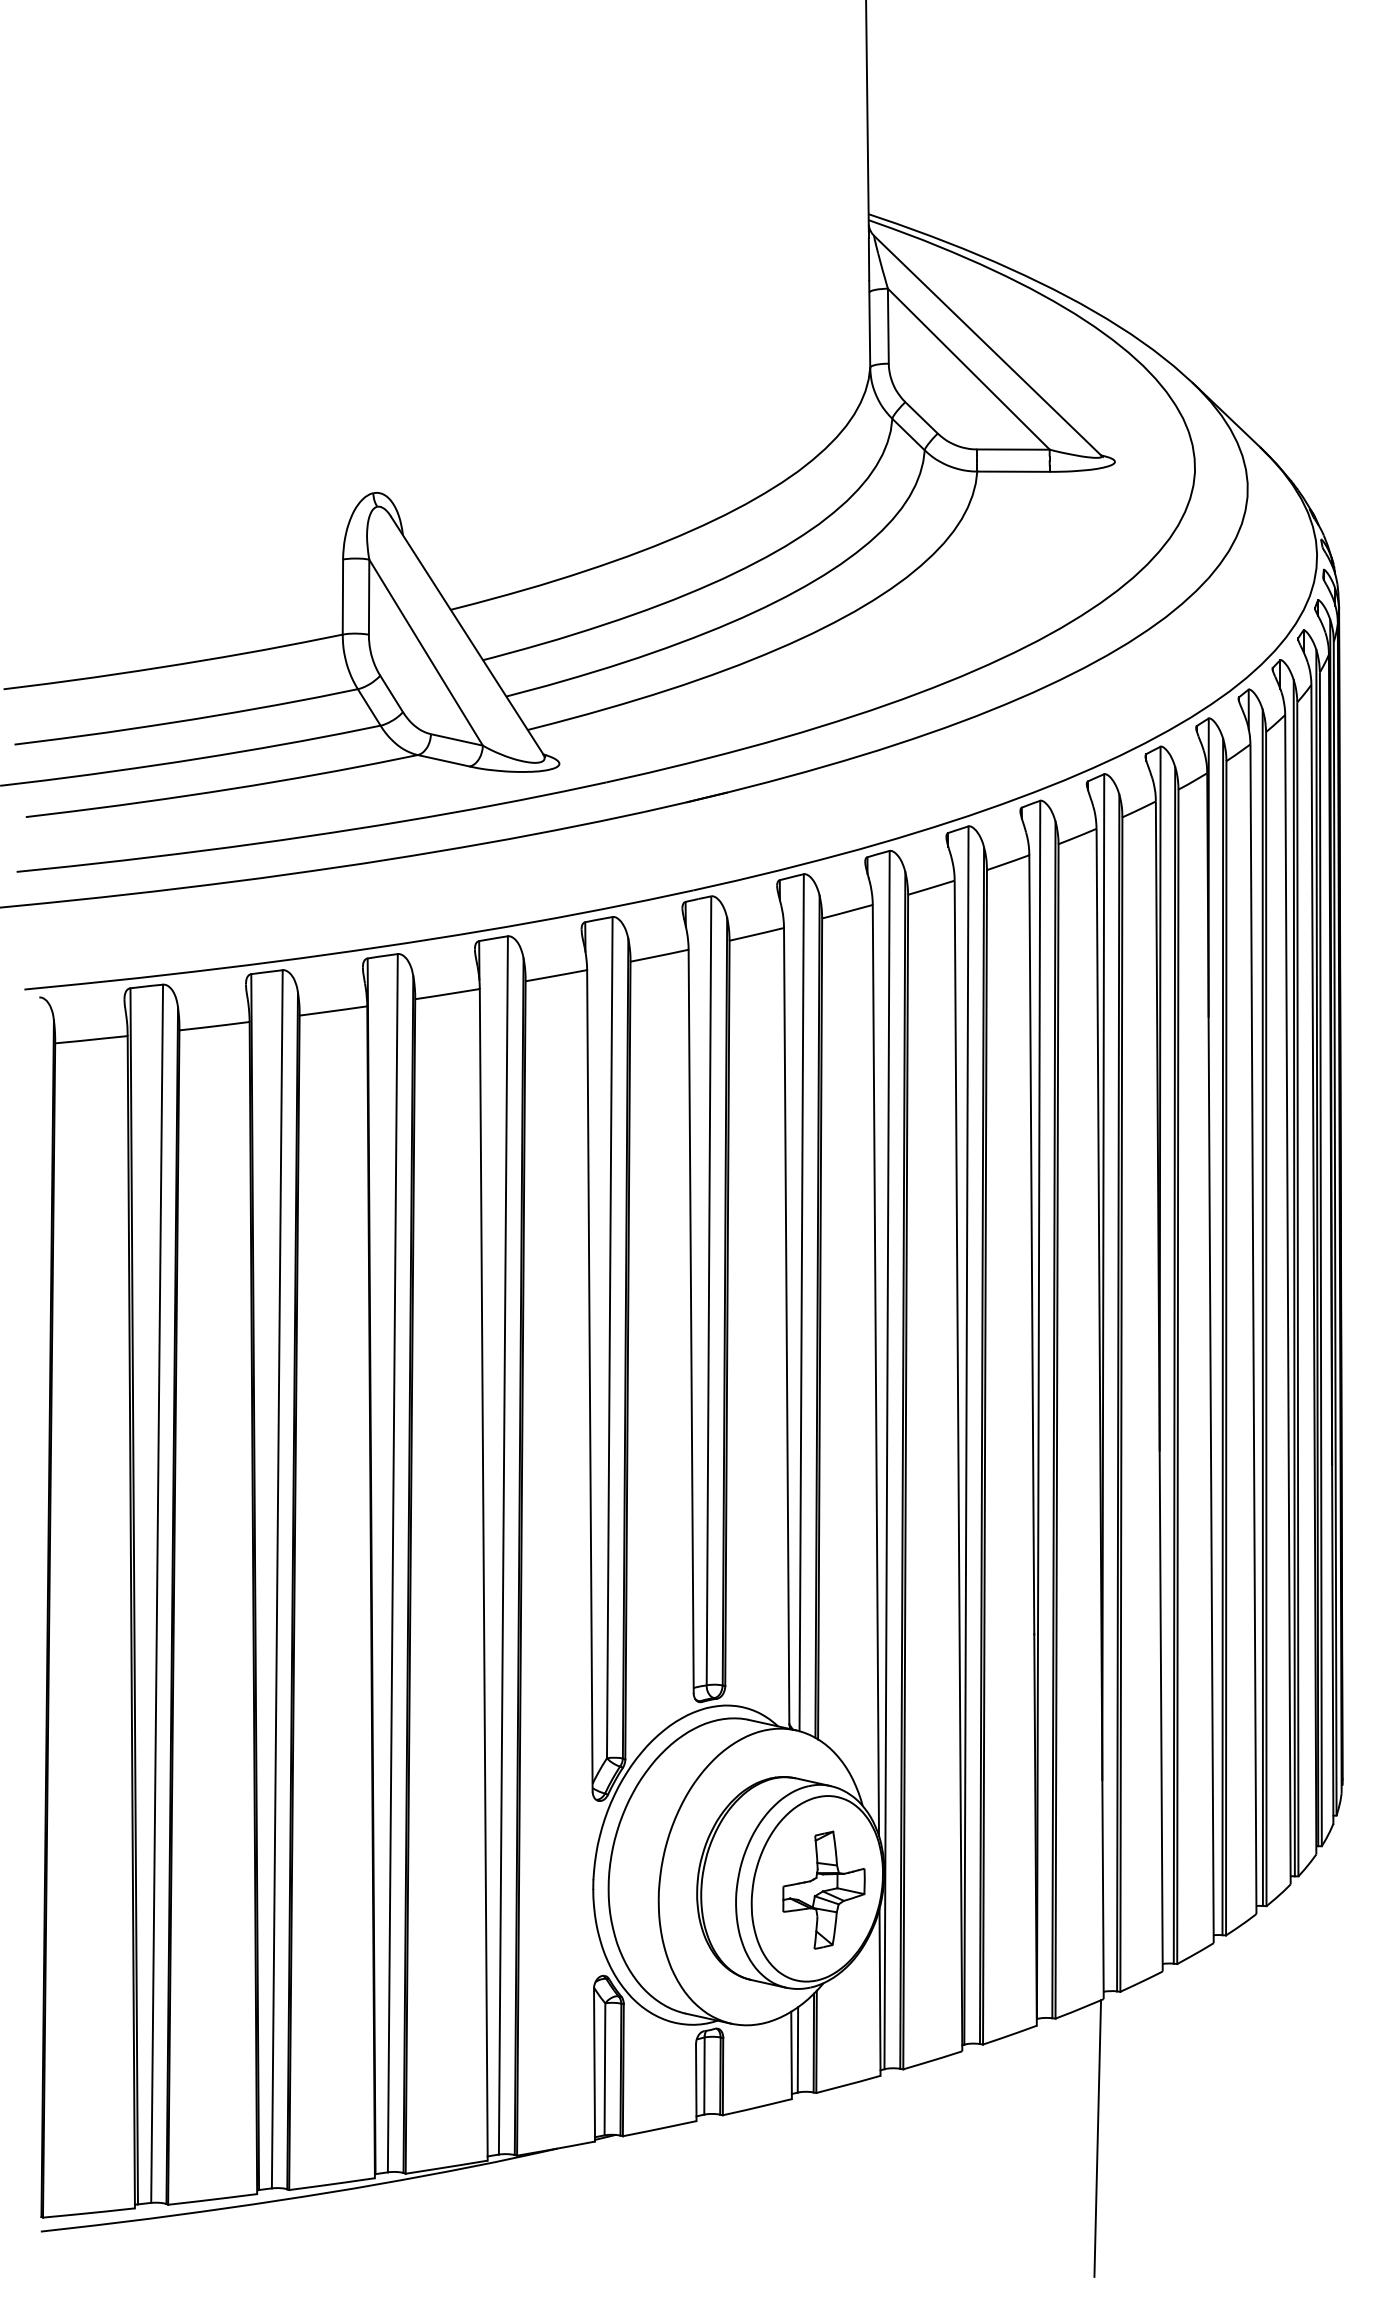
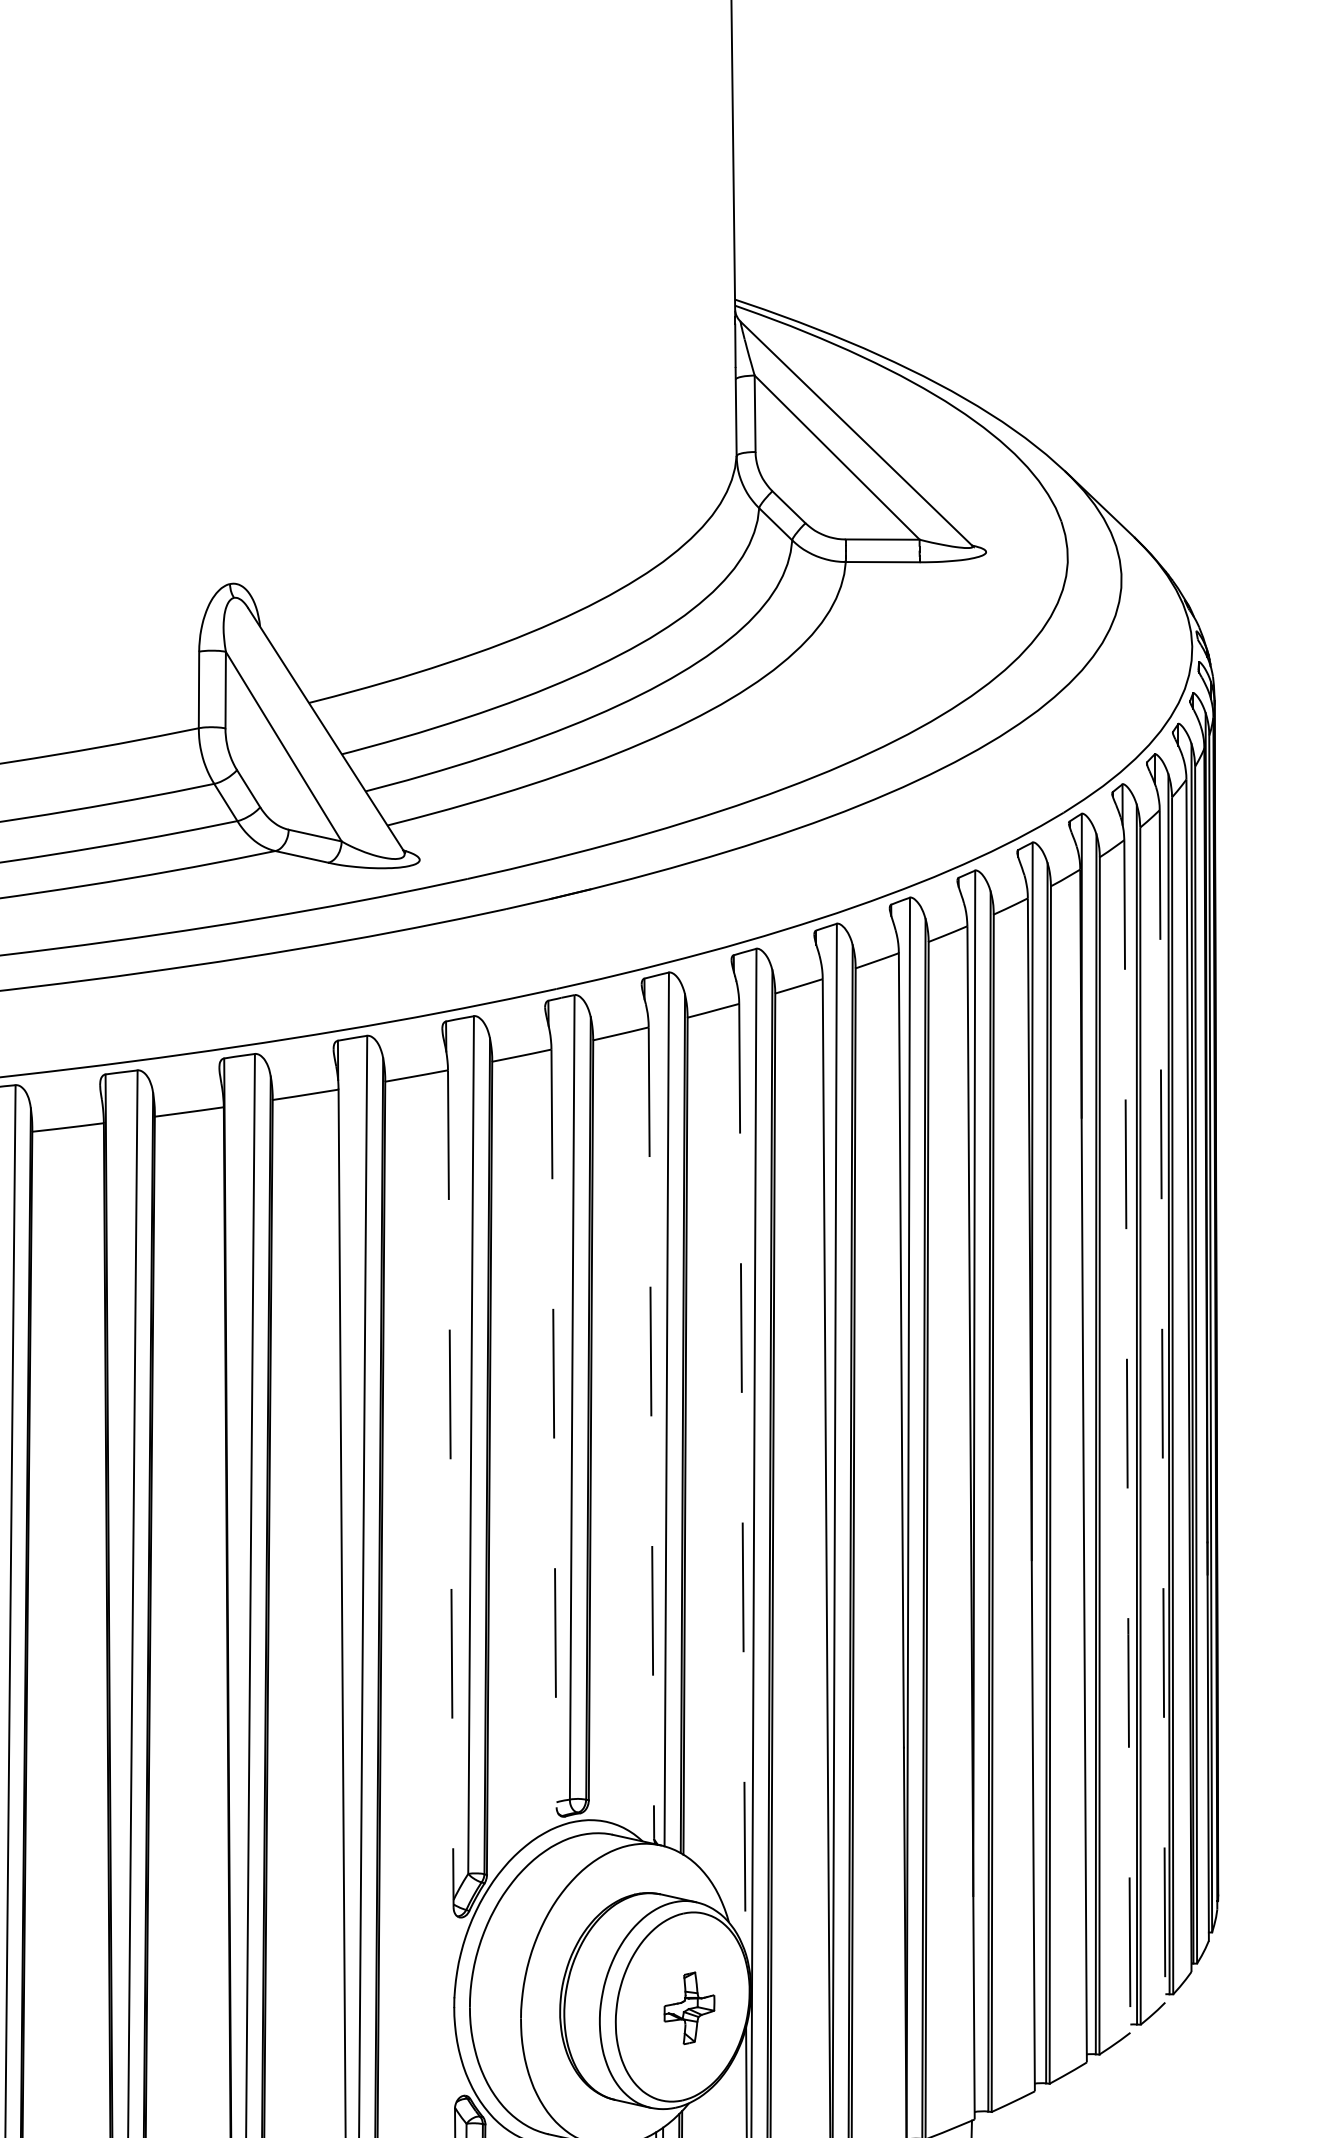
line: (1287, 1300) -> (1162, 1407), solid -> dashed
line: (691, 1321) -> (554, 1428), solid -> dashed
line: (786, 1325) -> (651, 1432), solid -> dashed
line: (1253, 1330) -> (1127, 1437), solid -> dashed
line: (875, 1370) -> (742, 1478), solid -> dashed
line: (589, 1380) -> (450, 1488), solid -> dashed
part: (823, 1889) -> (688, 2007), size x0.6

